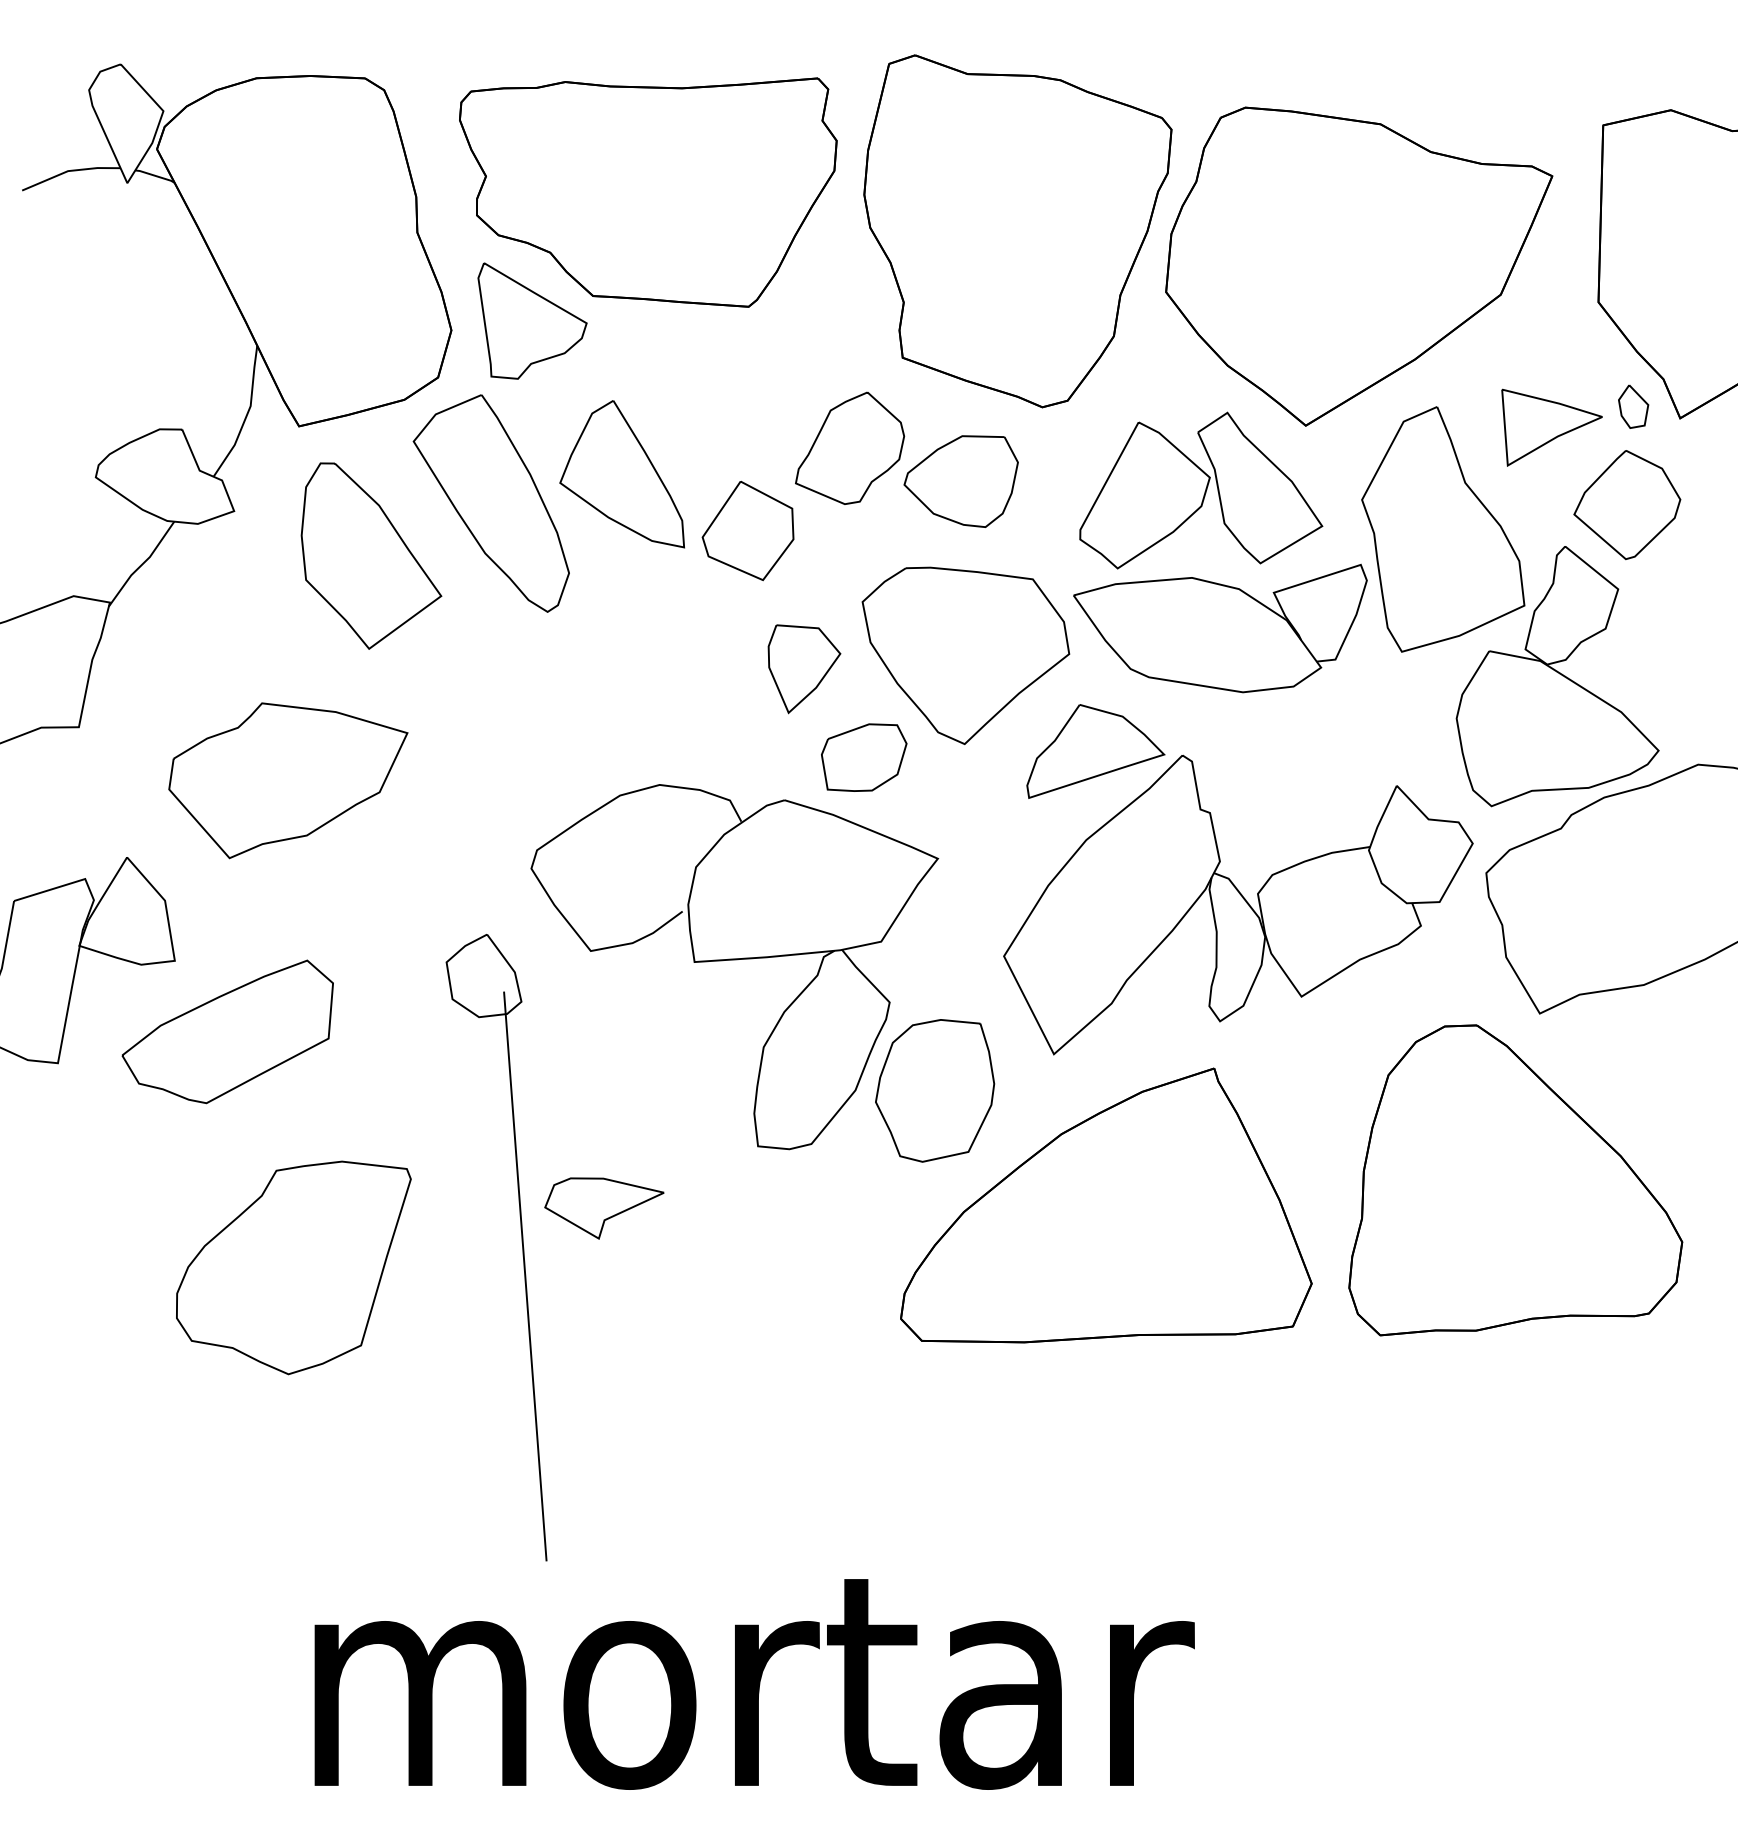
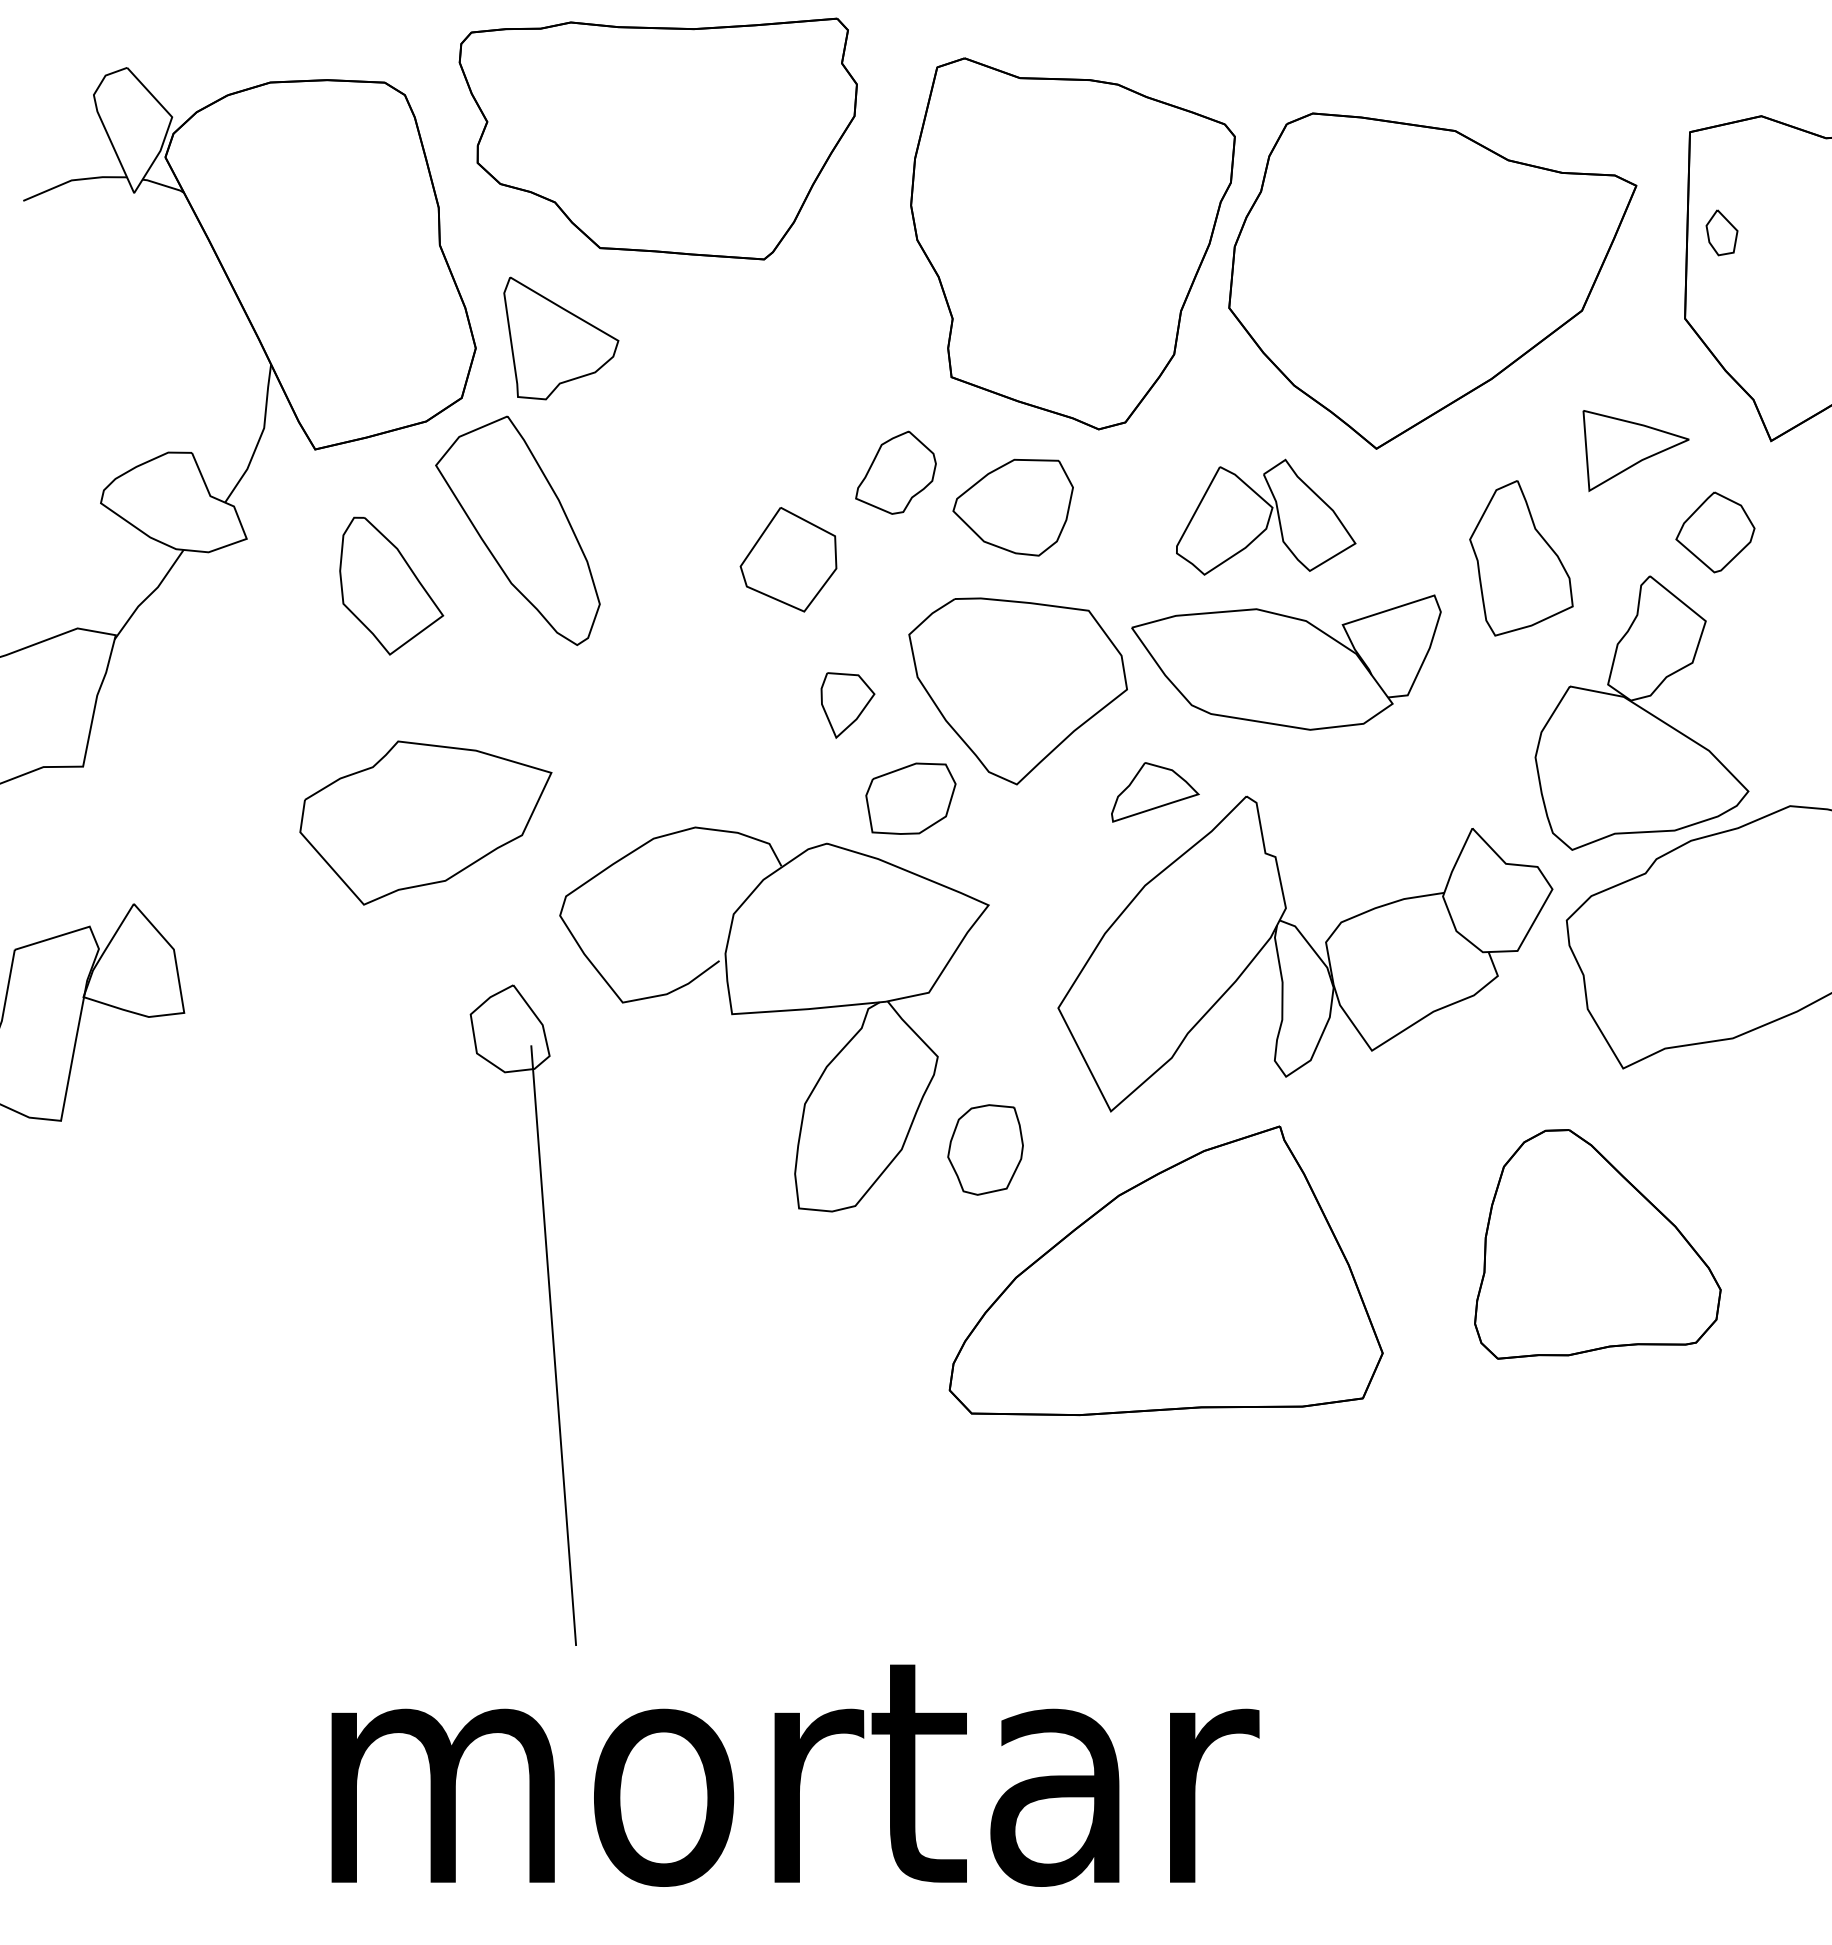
part: (647, 192) -> (657, 138), moved
part: (1633, 406) -> (1721, 232), moved
part: (849, 448) -> (895, 472), size x0.7
part: (621, 474) -> (655, 500), removed
part: (1200, 490) -> (1265, 517), size x0.7
part: (1627, 505) -> (1715, 532), size x0.7
part: (1443, 529) -> (1521, 558), size x0.6
part: (371, 555) -> (391, 585), size x0.7
part: (804, 669) -> (847, 705), size x0.7
part: (1096, 751) -> (1155, 792), size x0.6
part: (287, 780) -> (425, 822), moved
part: (227, 1031) -> (239, 1087), removed
part: (934, 1090) -> (985, 1149), size x0.6
part: (1515, 1180) -> (1597, 1244), size x0.7
part: (603, 1208) -> (636, 1273), removed
part: (293, 1267) -> (309, 1336), removed

